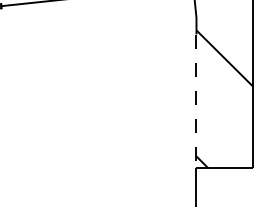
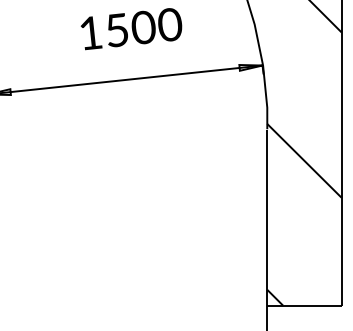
line: (196, 101) -> (267, 217), dashed -> solid

